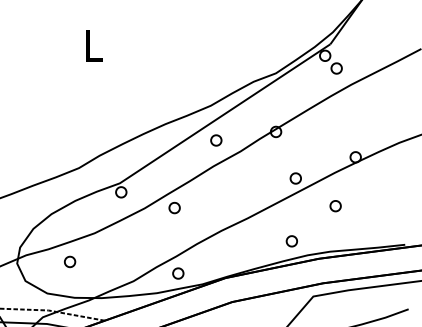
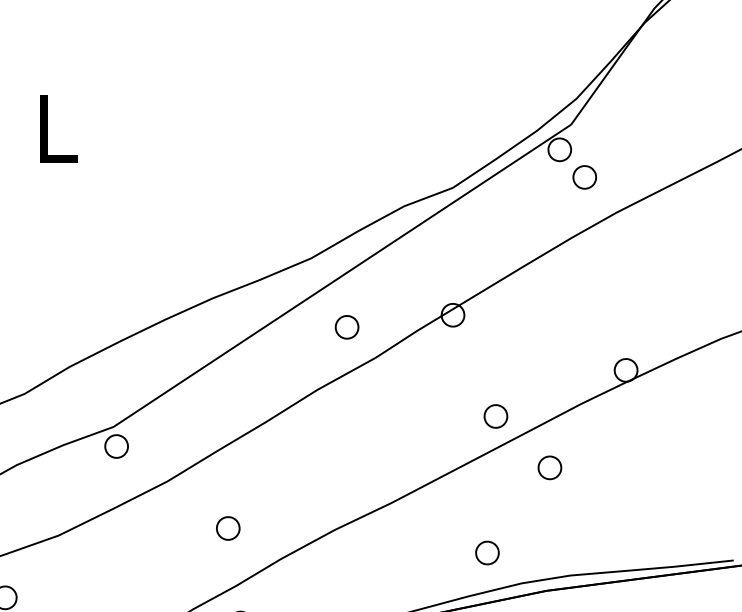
part: (216, 140) -> (347, 327), moved
part: (335, 206) -> (549, 468), moved
part: (174, 208) -> (227, 529), moved

